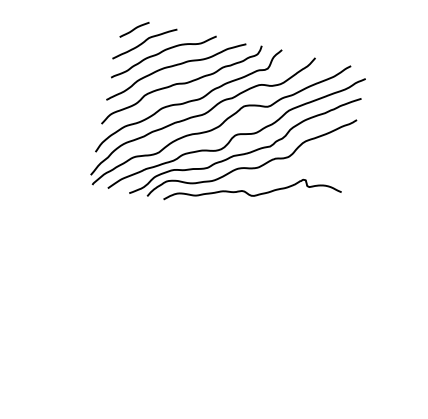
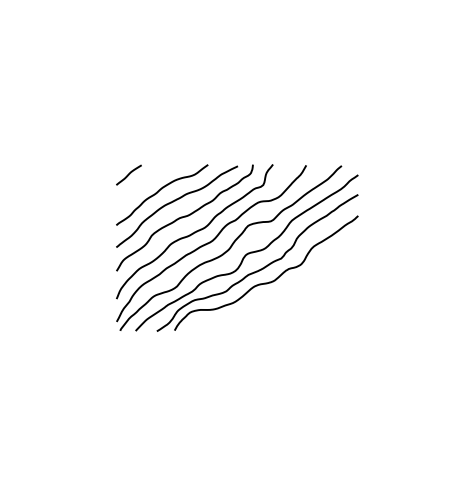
curve: (144, 42) -> (141, 185), removed
curve: (253, 194) -> (275, 307), removed

